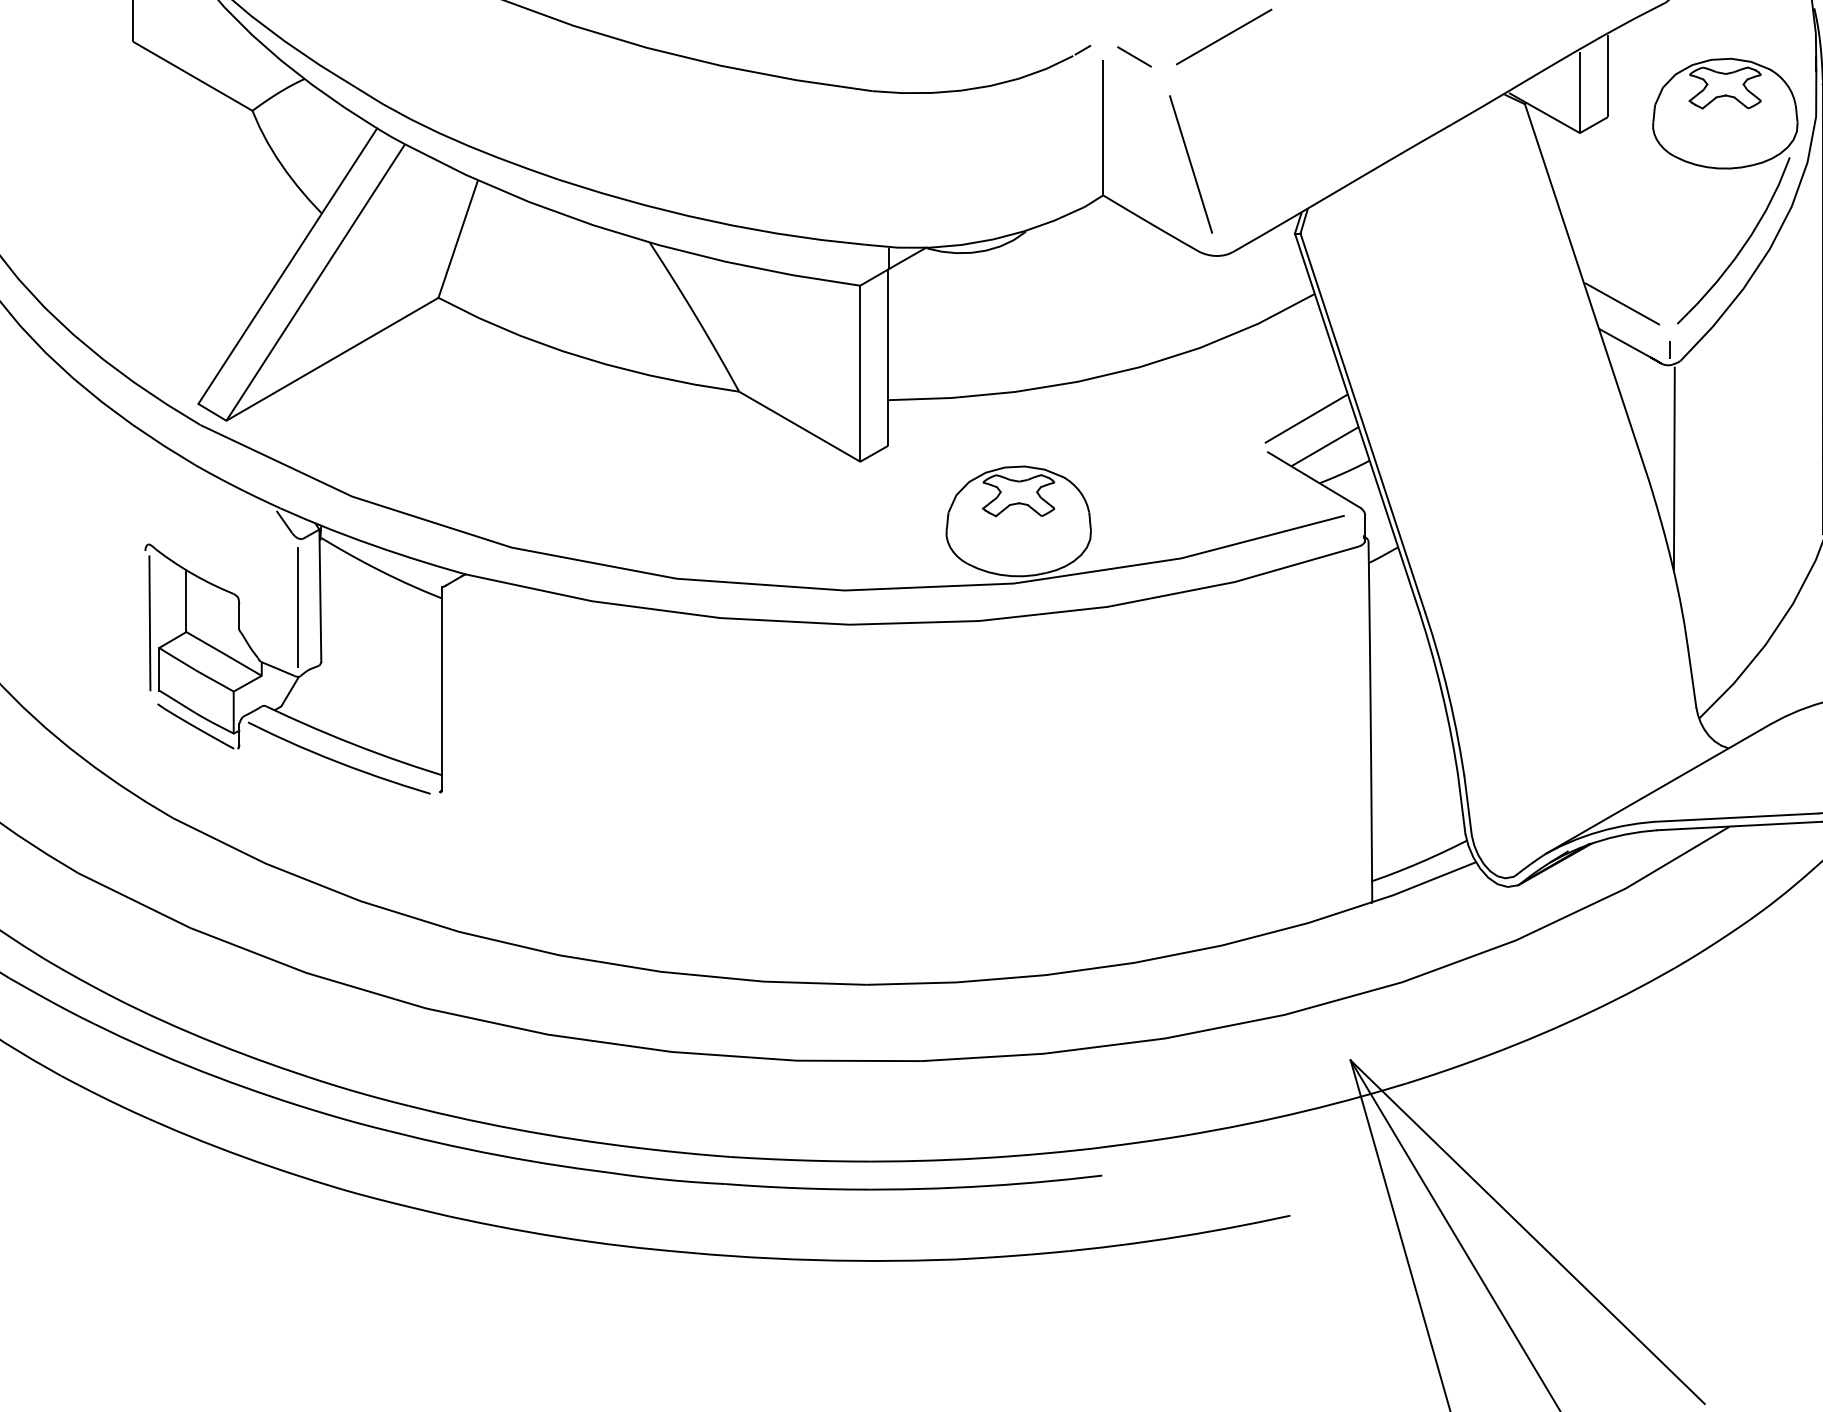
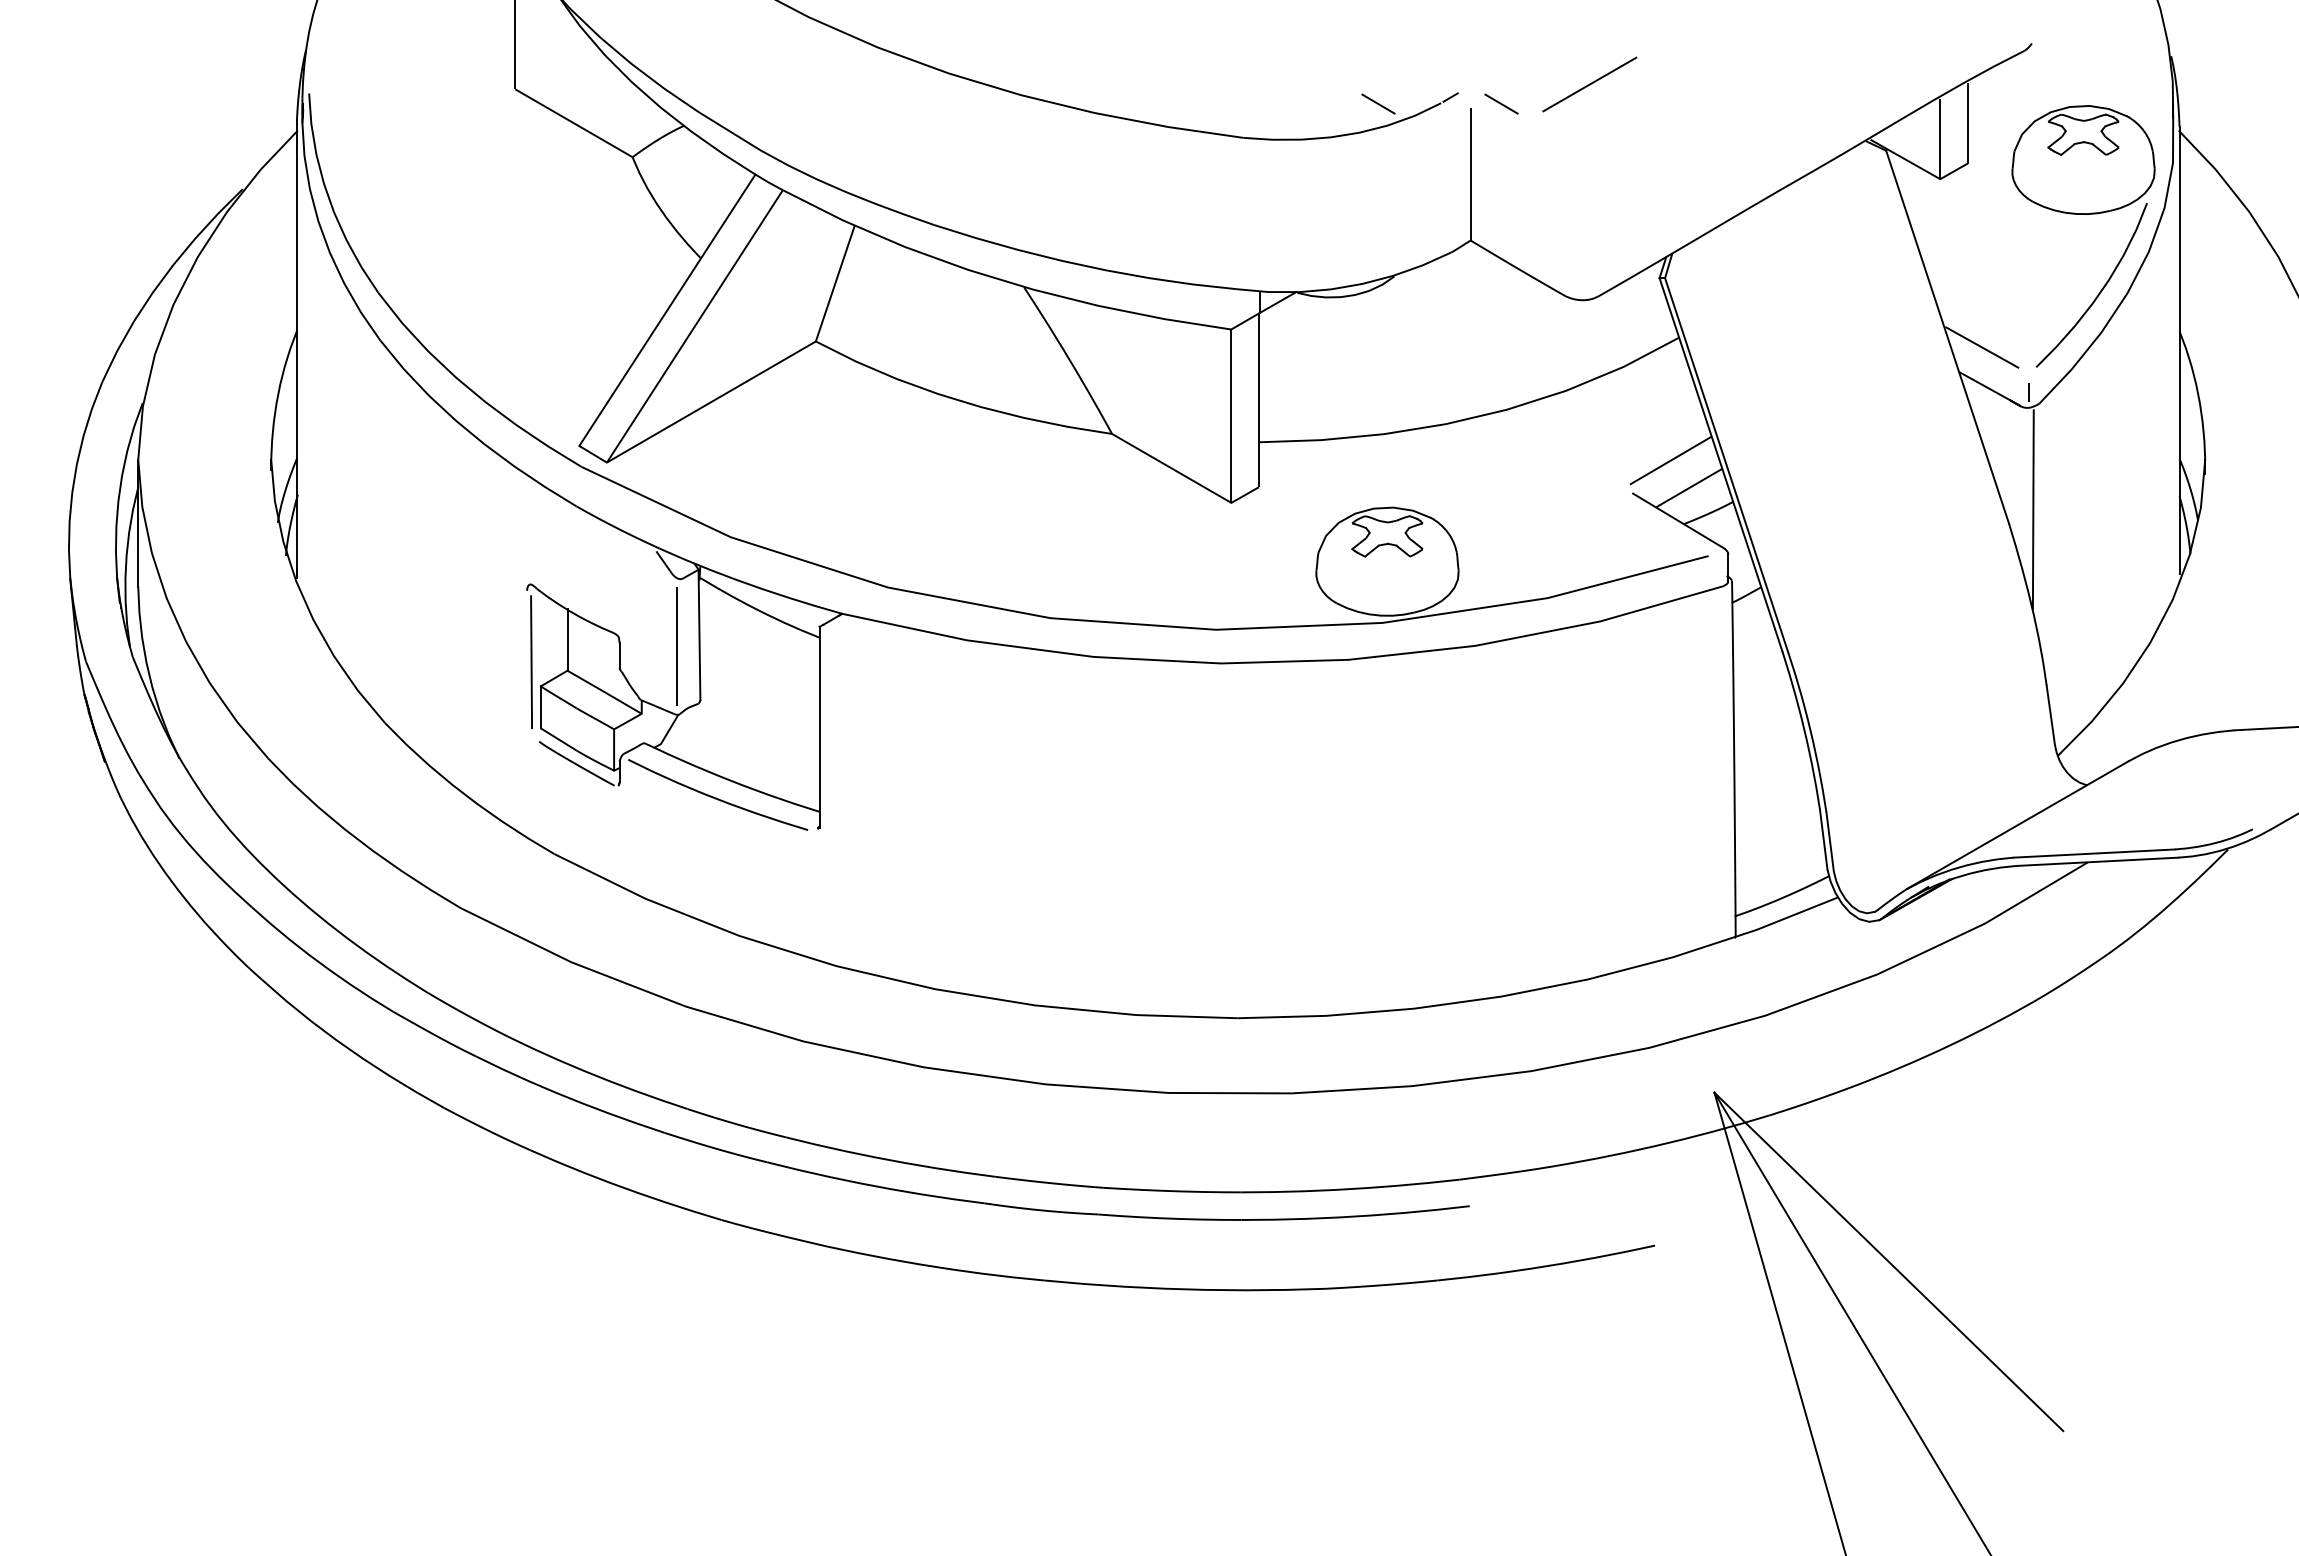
line: (1009, 56) -> (1378, 103), added
line: (1190, 163) -> (1556, 209), removed

